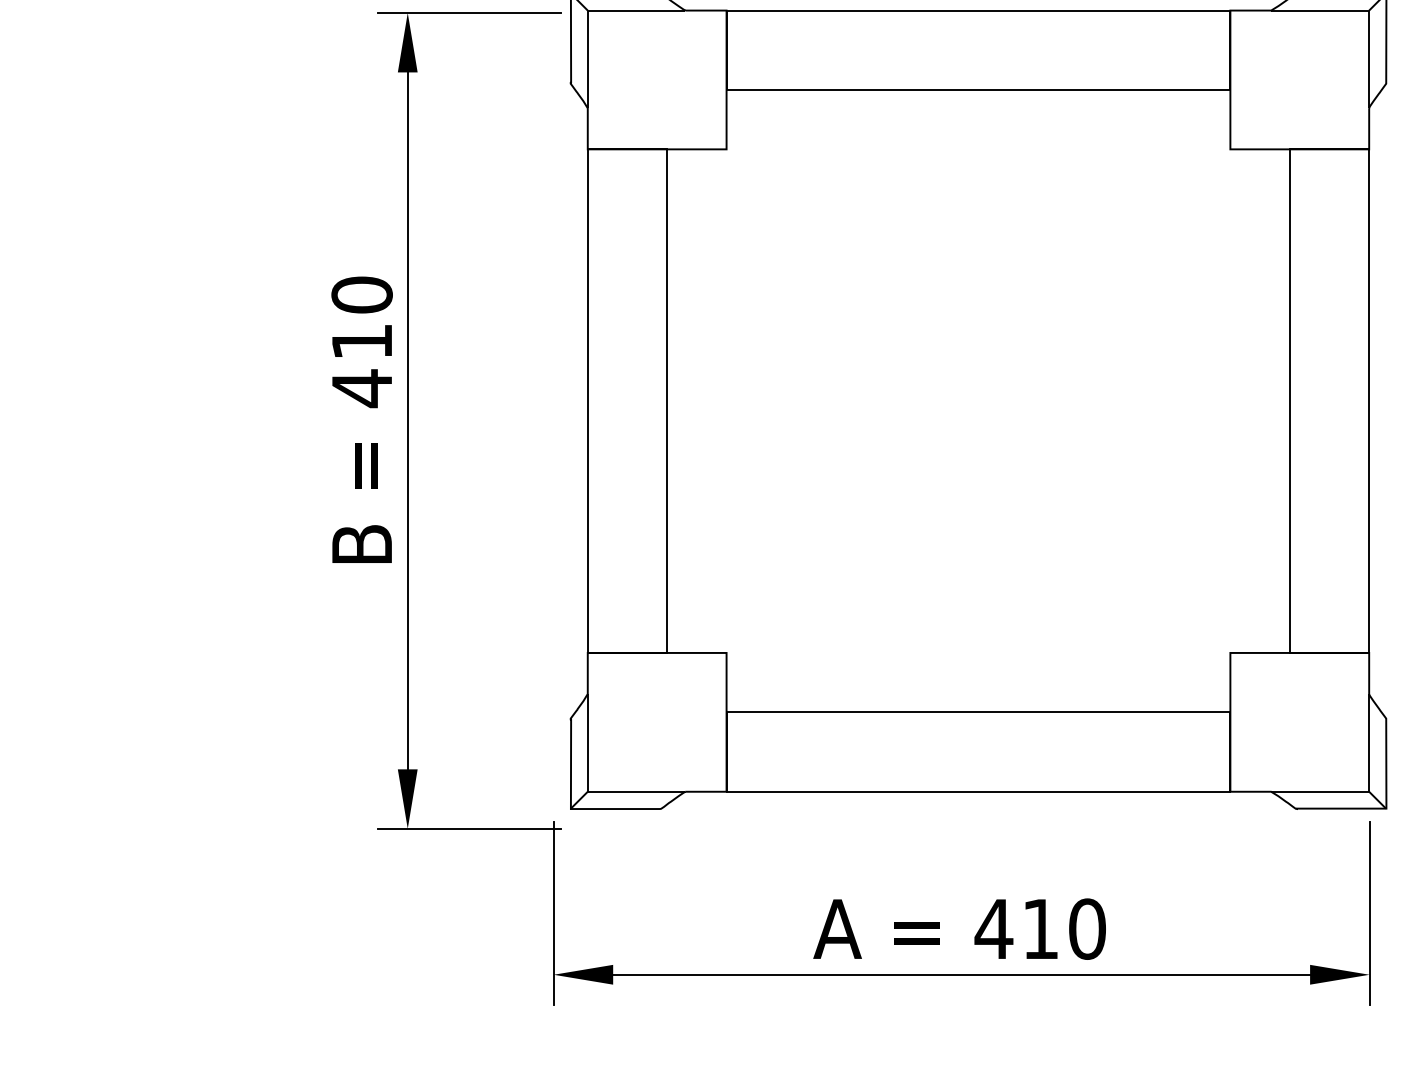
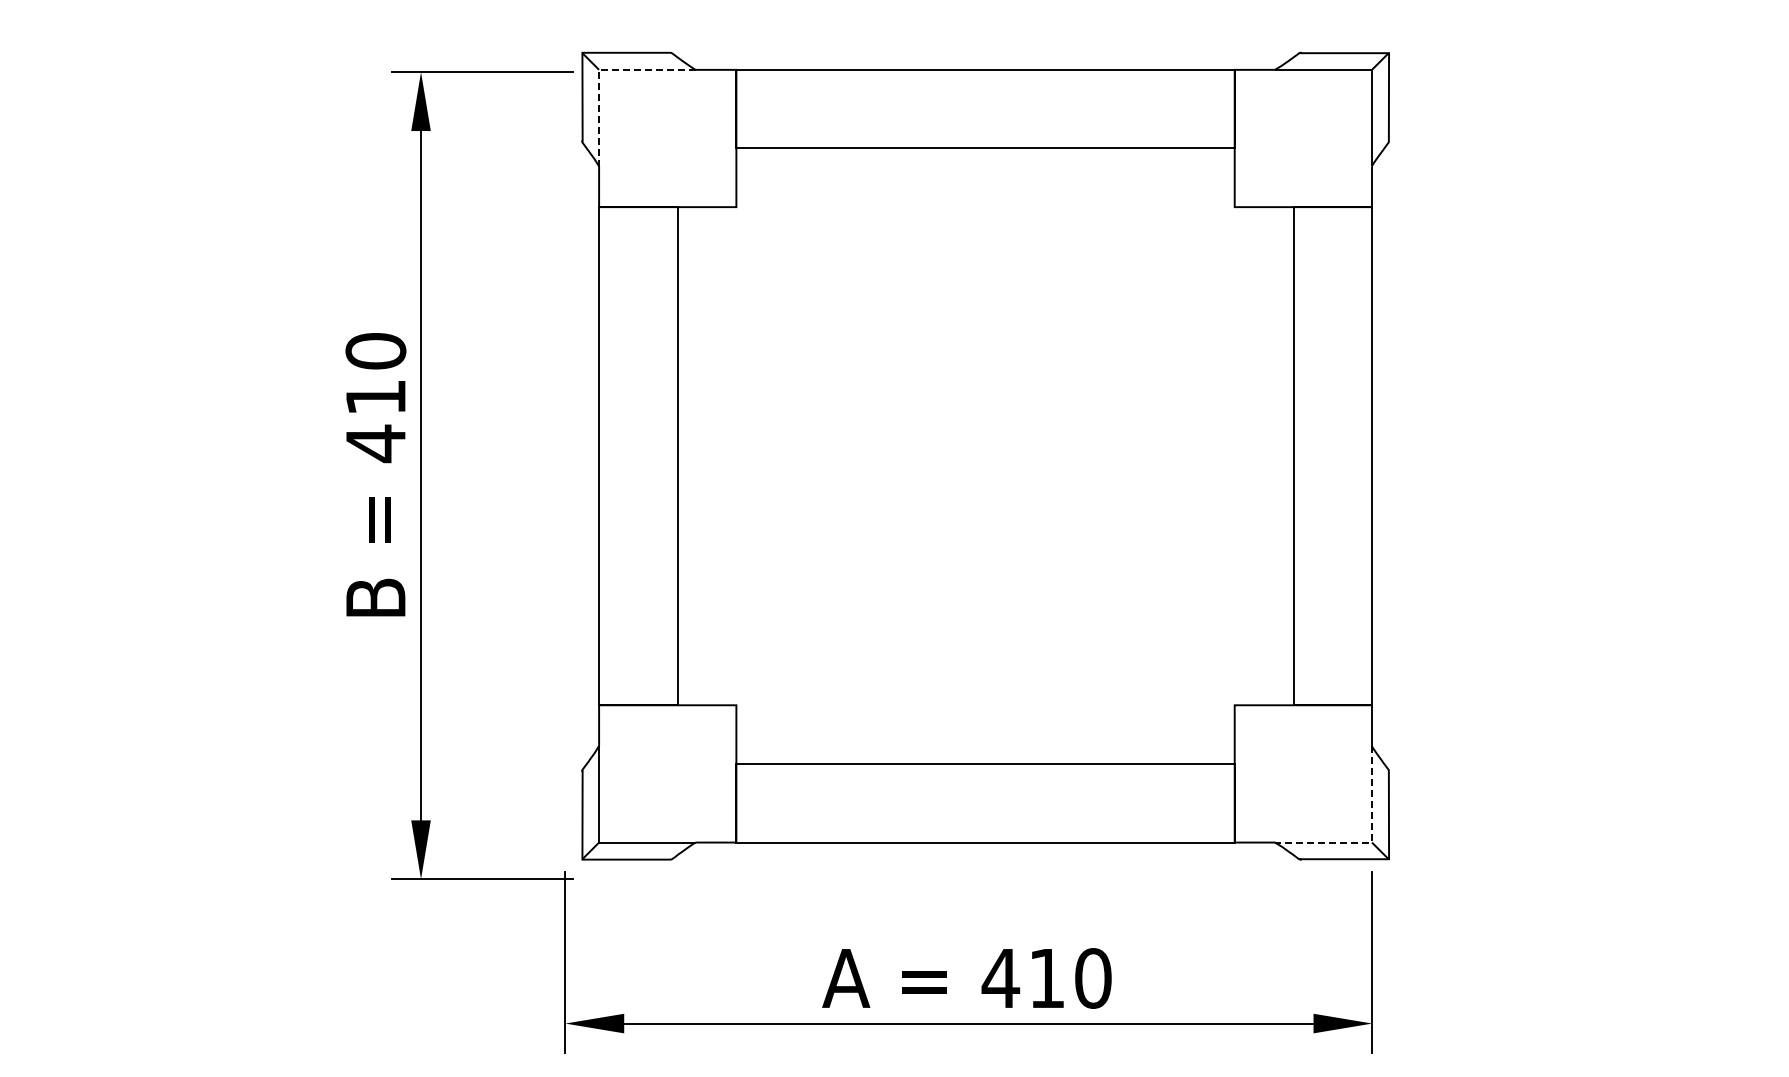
line: (588, 10) -> (599, 69), solid -> dashed
line: (1368, 791) -> (1371, 842), solid -> dashed

